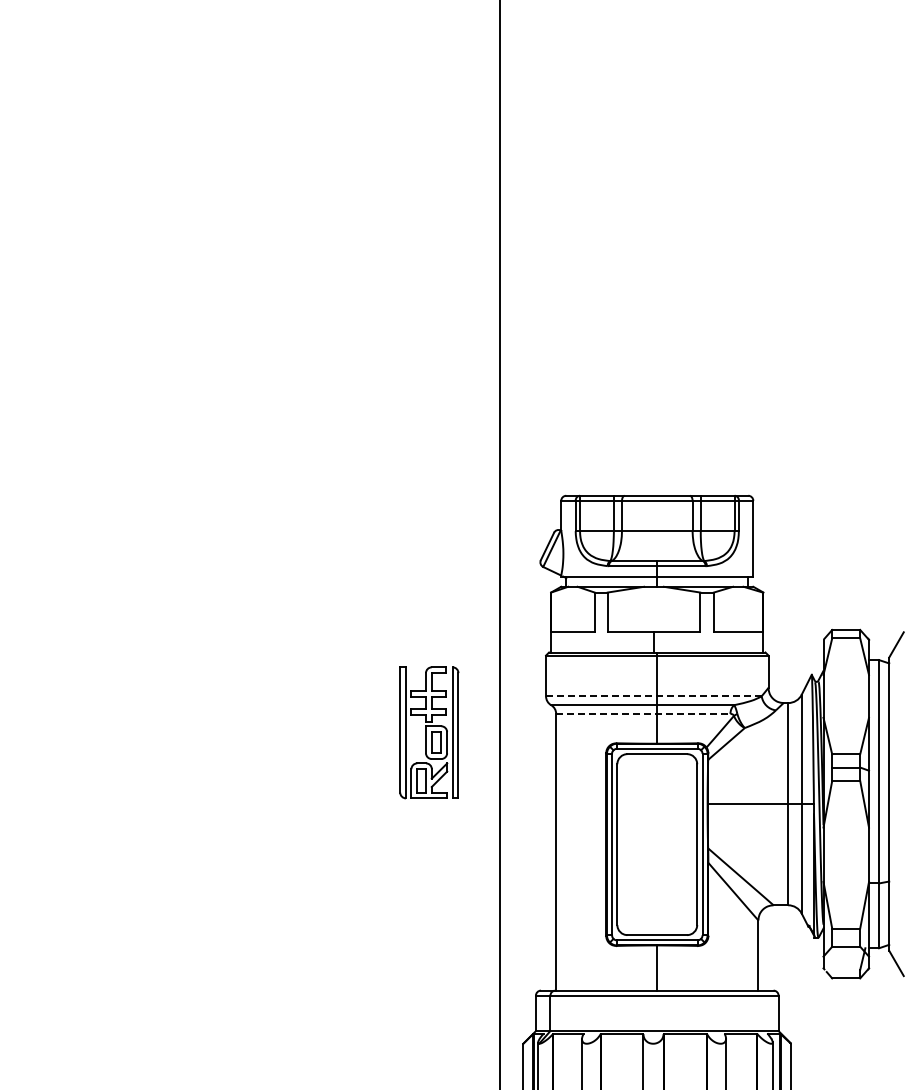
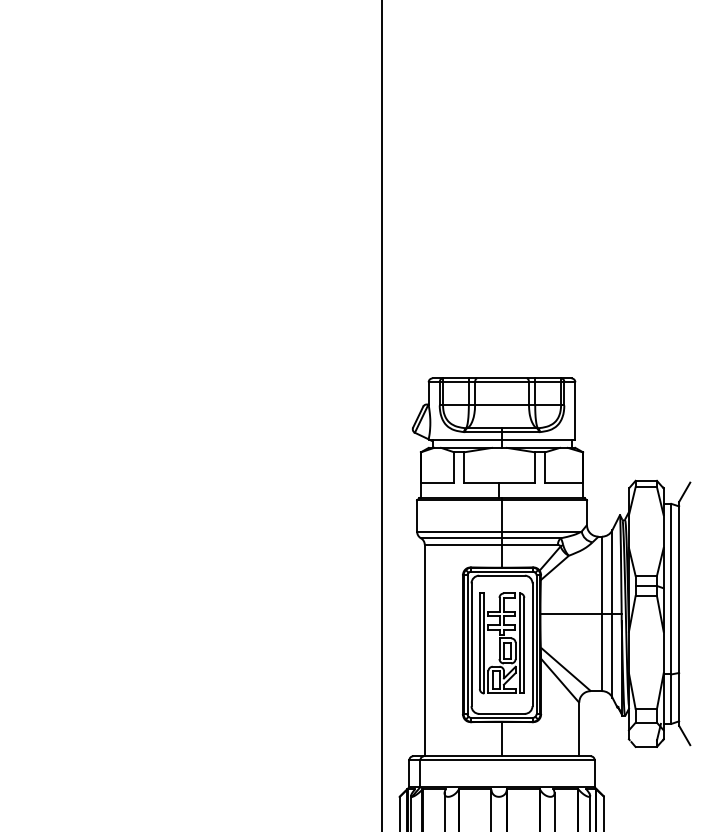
line: (653, 696) -> (499, 531), dashed -> solid
line: (643, 713) -> (491, 544), dashed -> solid
part: (429, 732) -> (502, 643), moved

